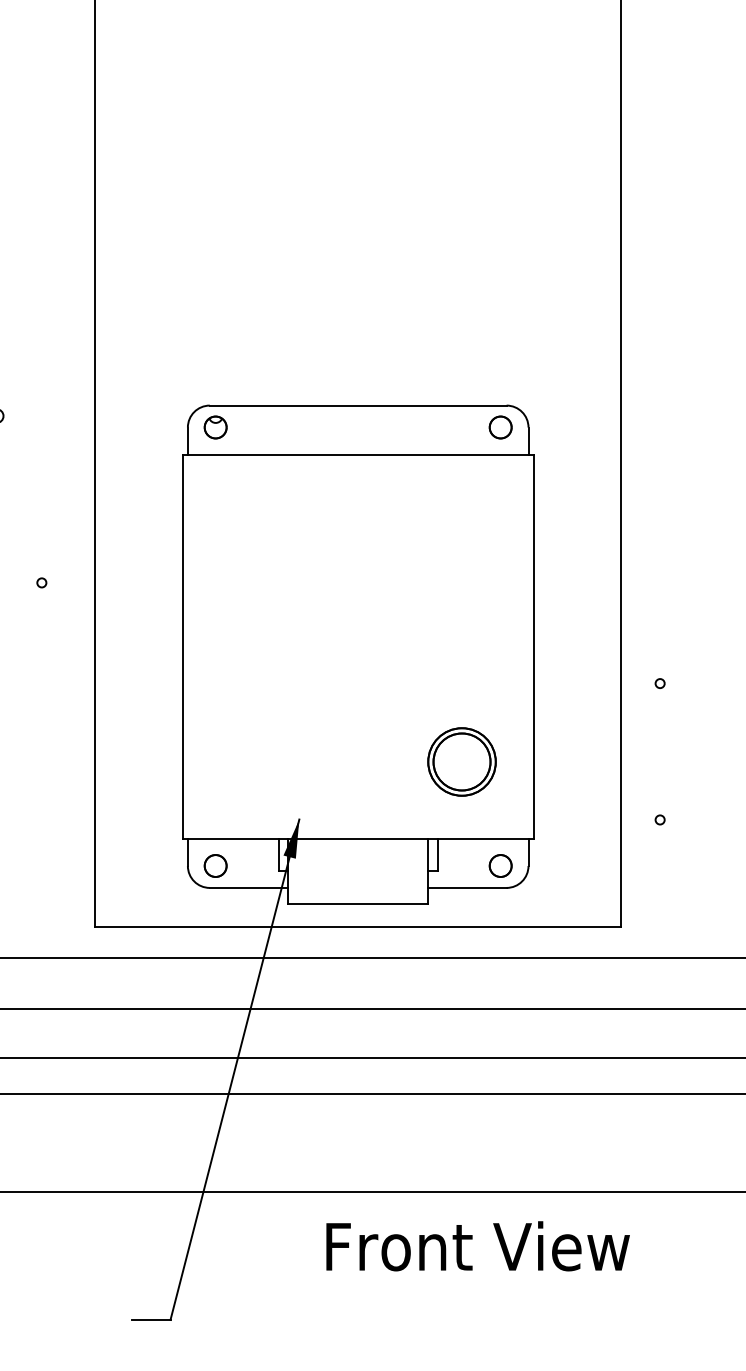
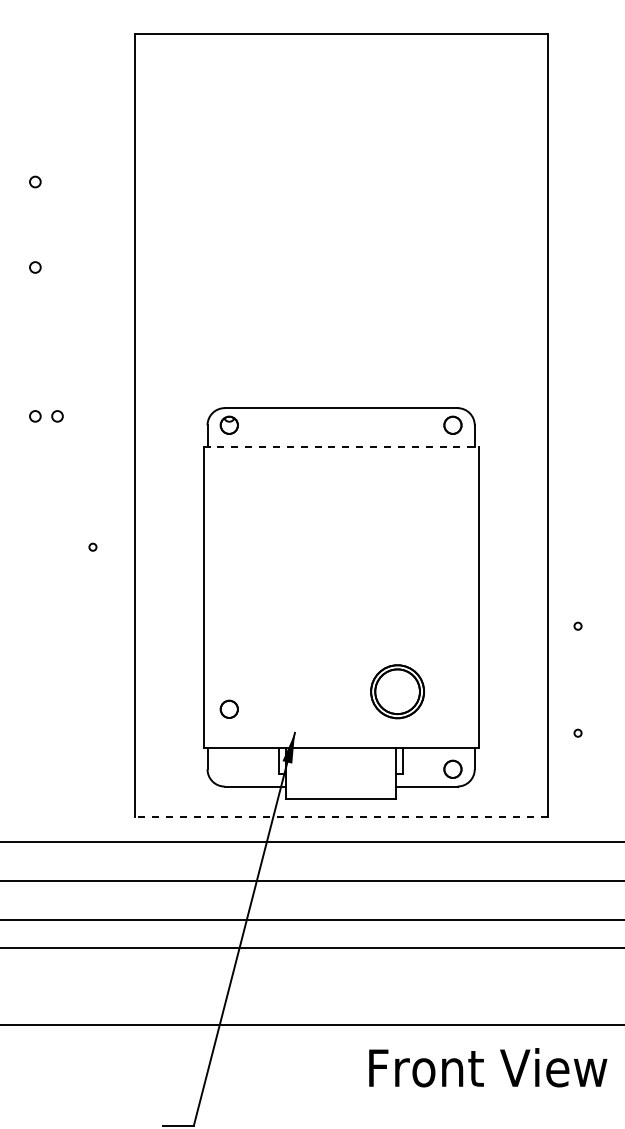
line: (358, 454) -> (341, 446), solid -> dashed
part: (461, 761) -> (397, 691), moved
circle: (214, 864) -> (228, 708), moved
line: (357, 926) -> (340, 816), solid -> dashed
text: (478, 1246) -> (488, 1067), moved

